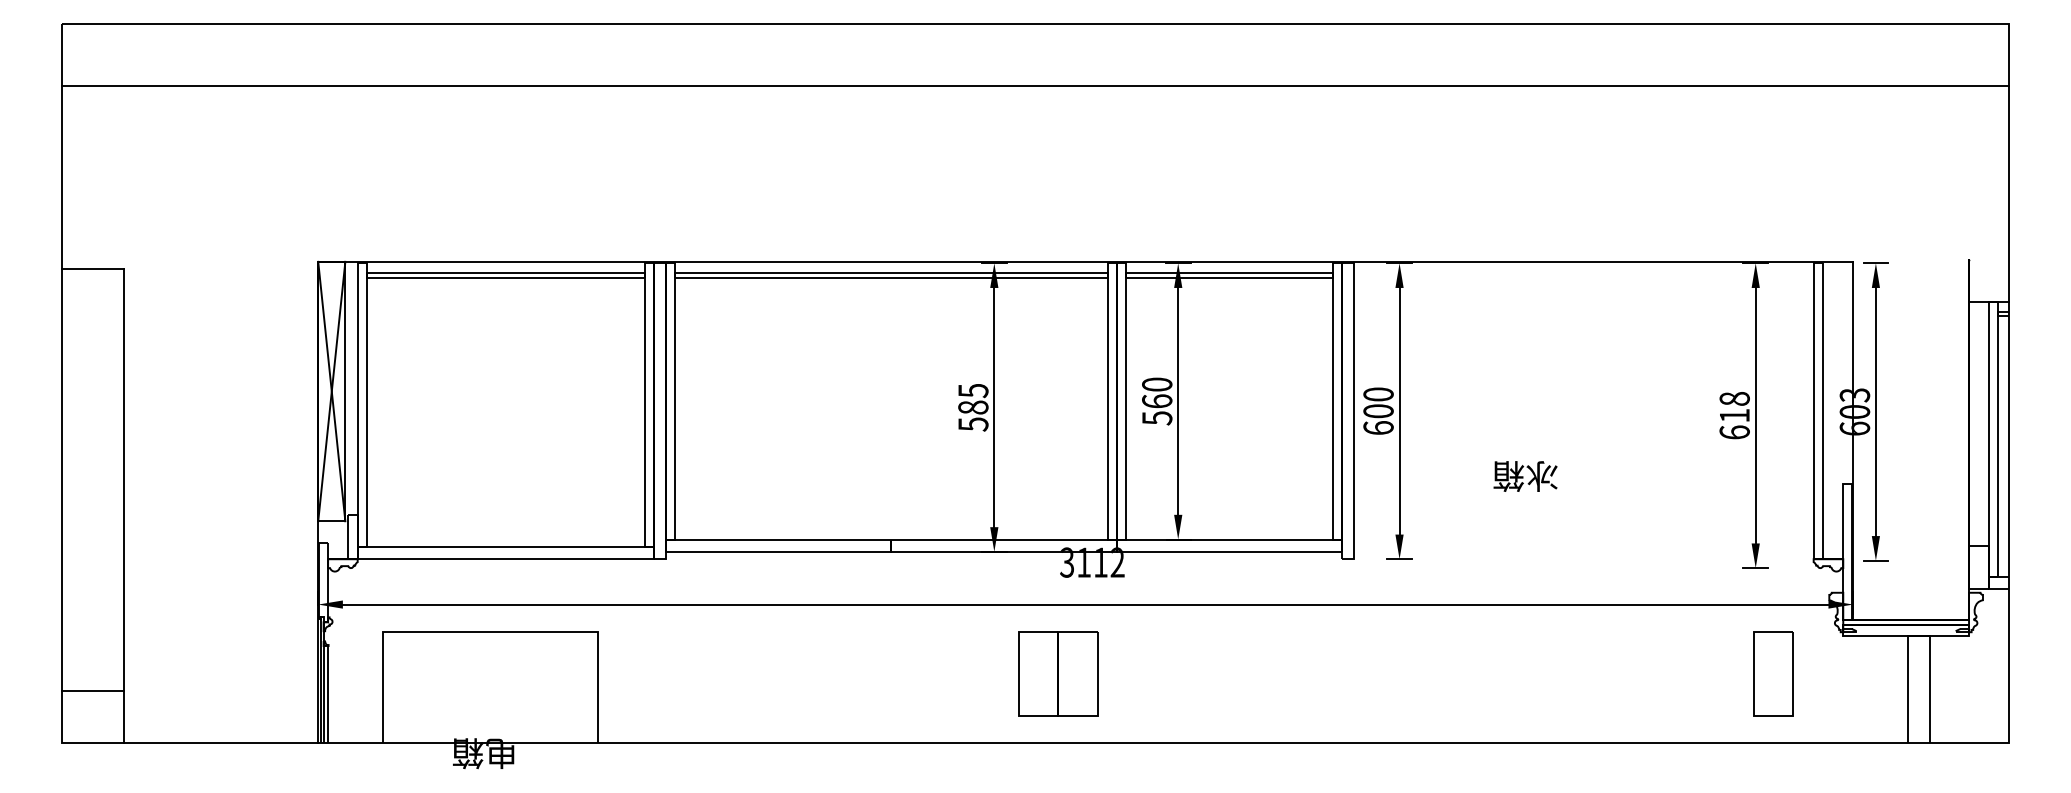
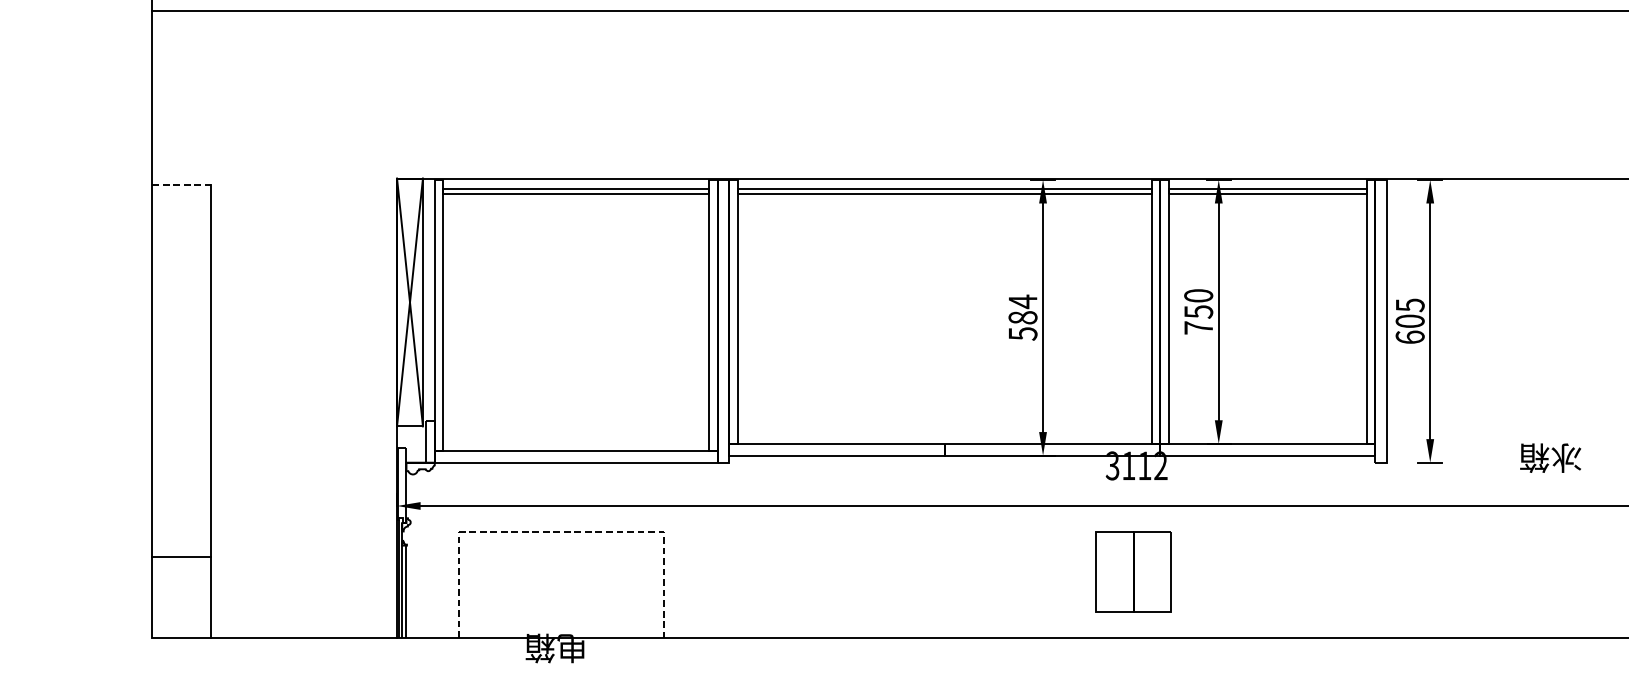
line: (93, 268) -> (182, 184), solid -> dashed
text: (973, 390) -> (1023, 301), 585 -> 584
text: (1378, 394) -> (1410, 305), 600 -> 605
text: (1157, 409) -> (1198, 319), 560 -> 750
text: (1525, 476) -> (1550, 458), moved
line: (491, 632) -> (562, 532), solid -> dashed
part: (1058, 673) -> (1133, 571), moved
line: (92, 690) -> (181, 556), moved

